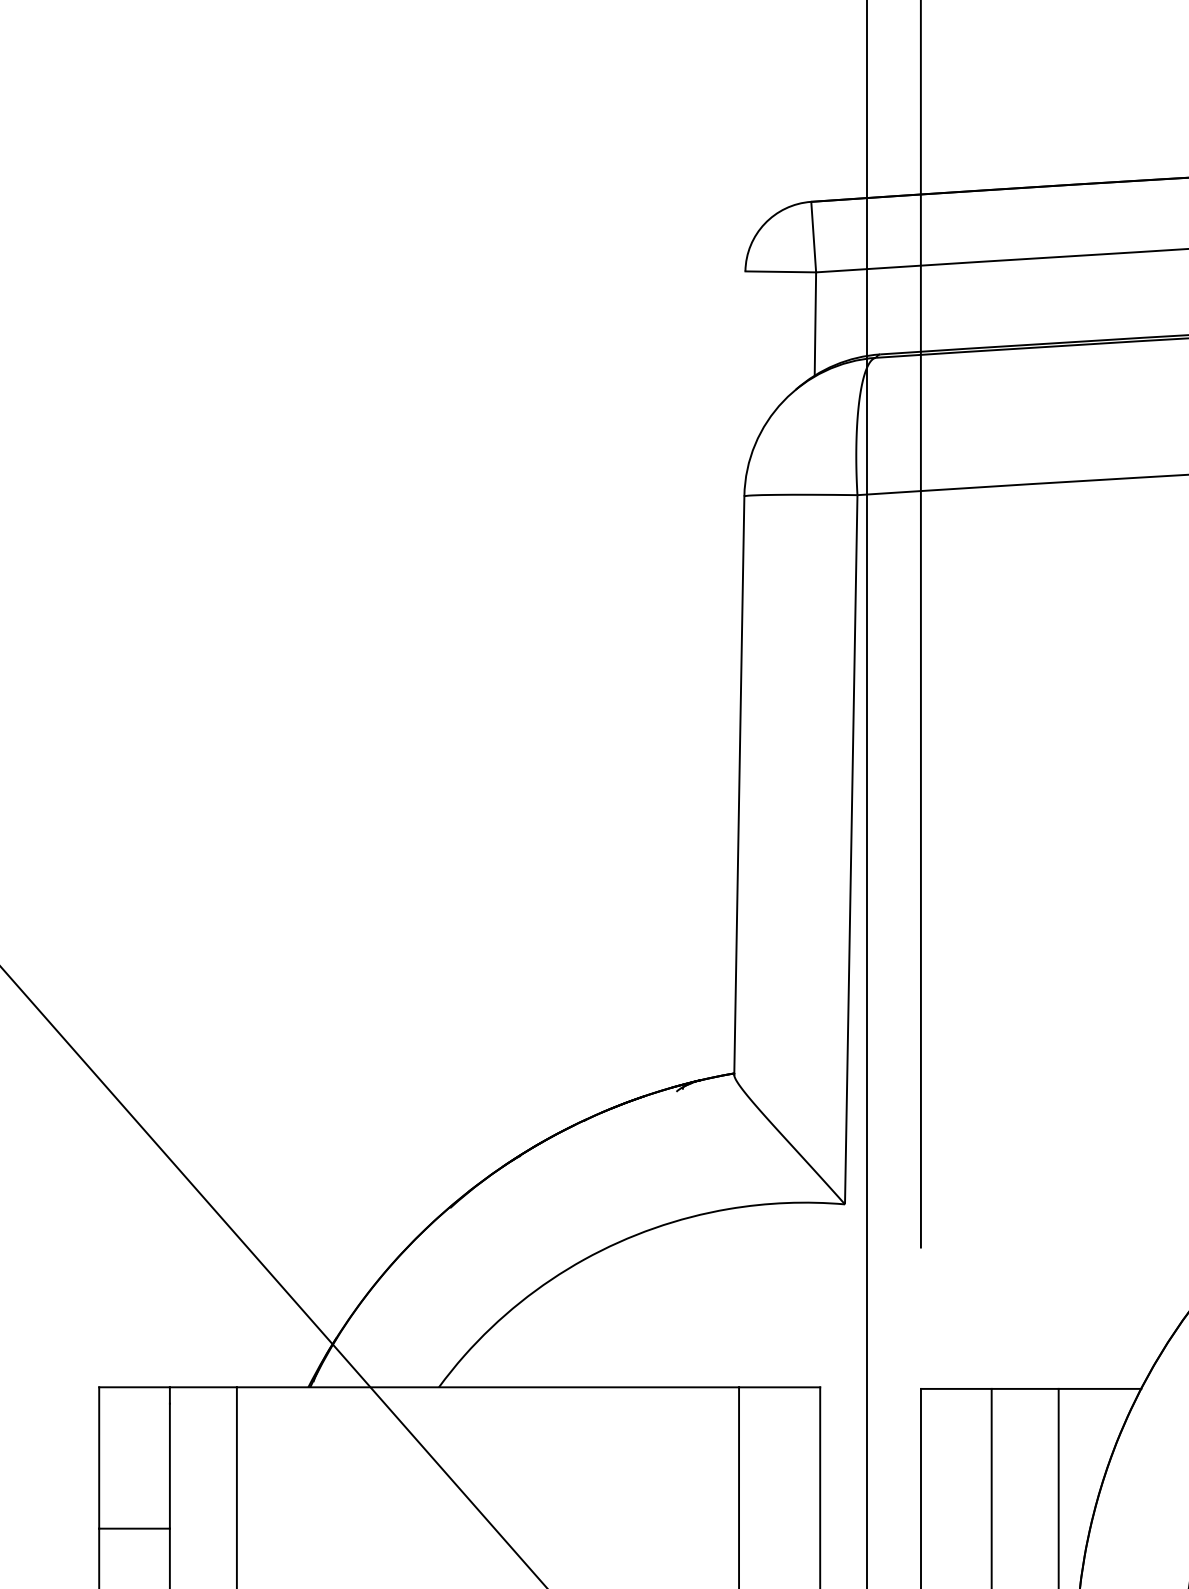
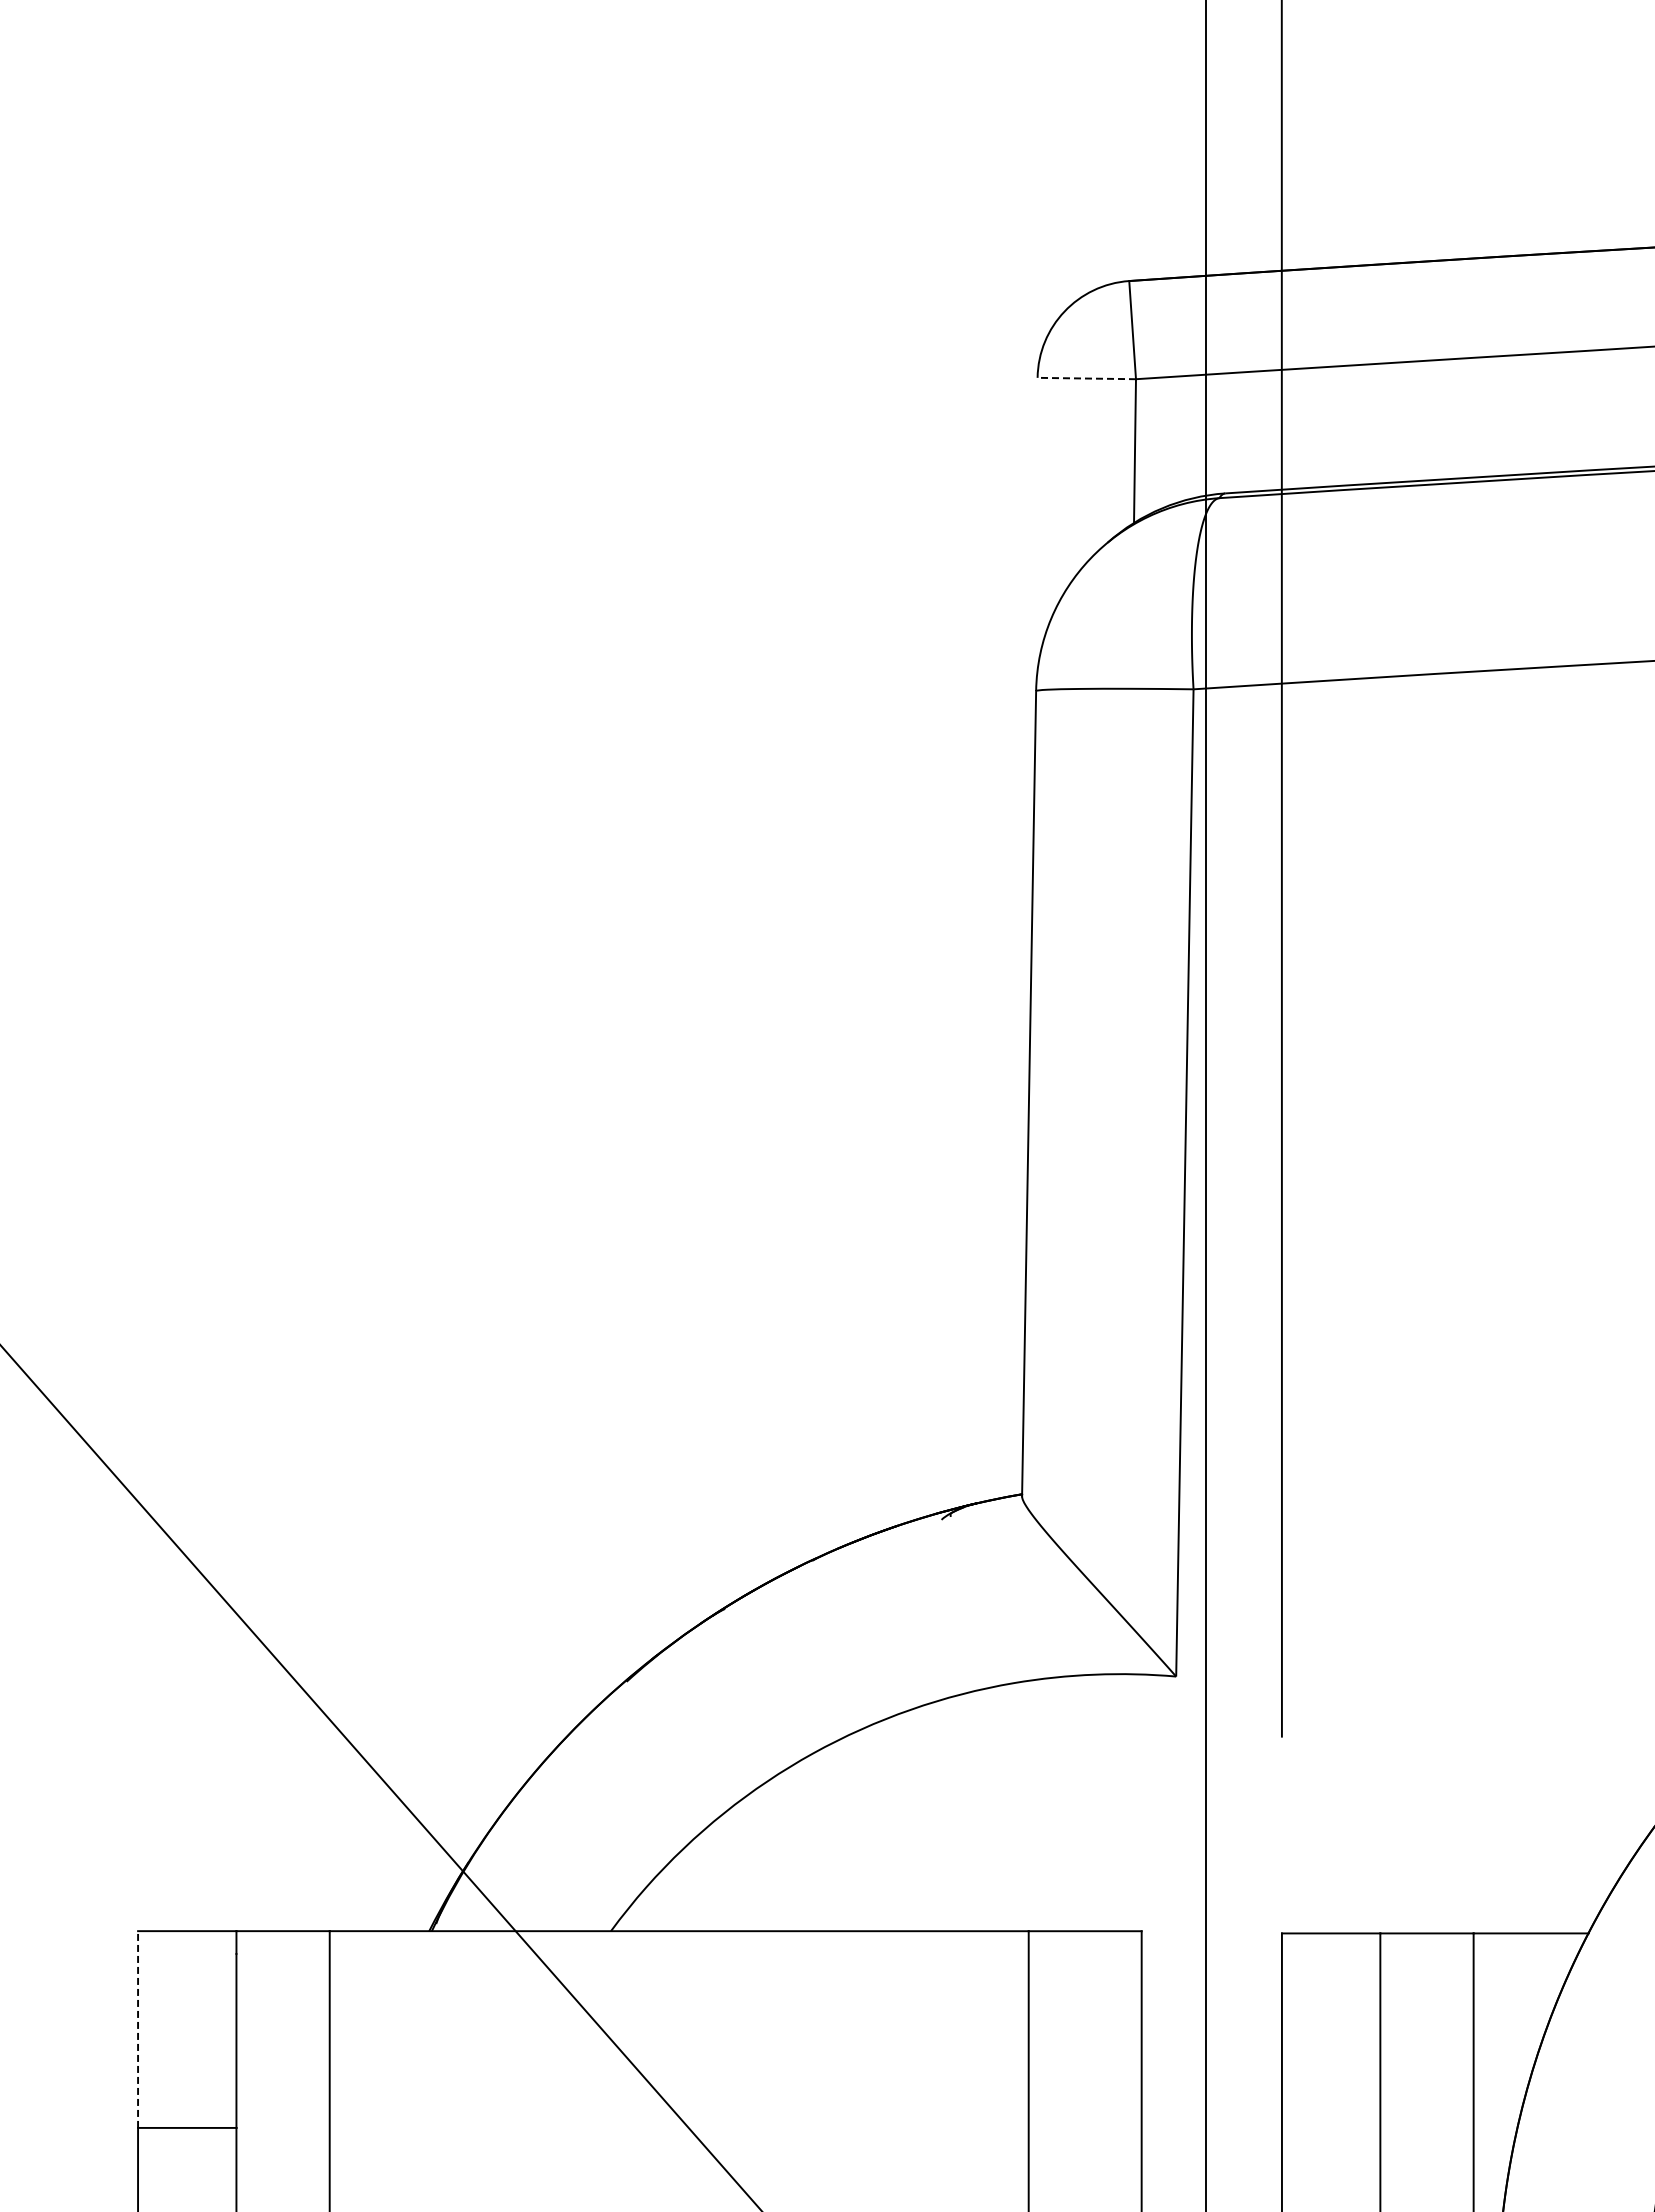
line: (780, 271) -> (1086, 378), solid -> dashed
line: (99, 1457) -> (138, 2029), solid -> dashed

